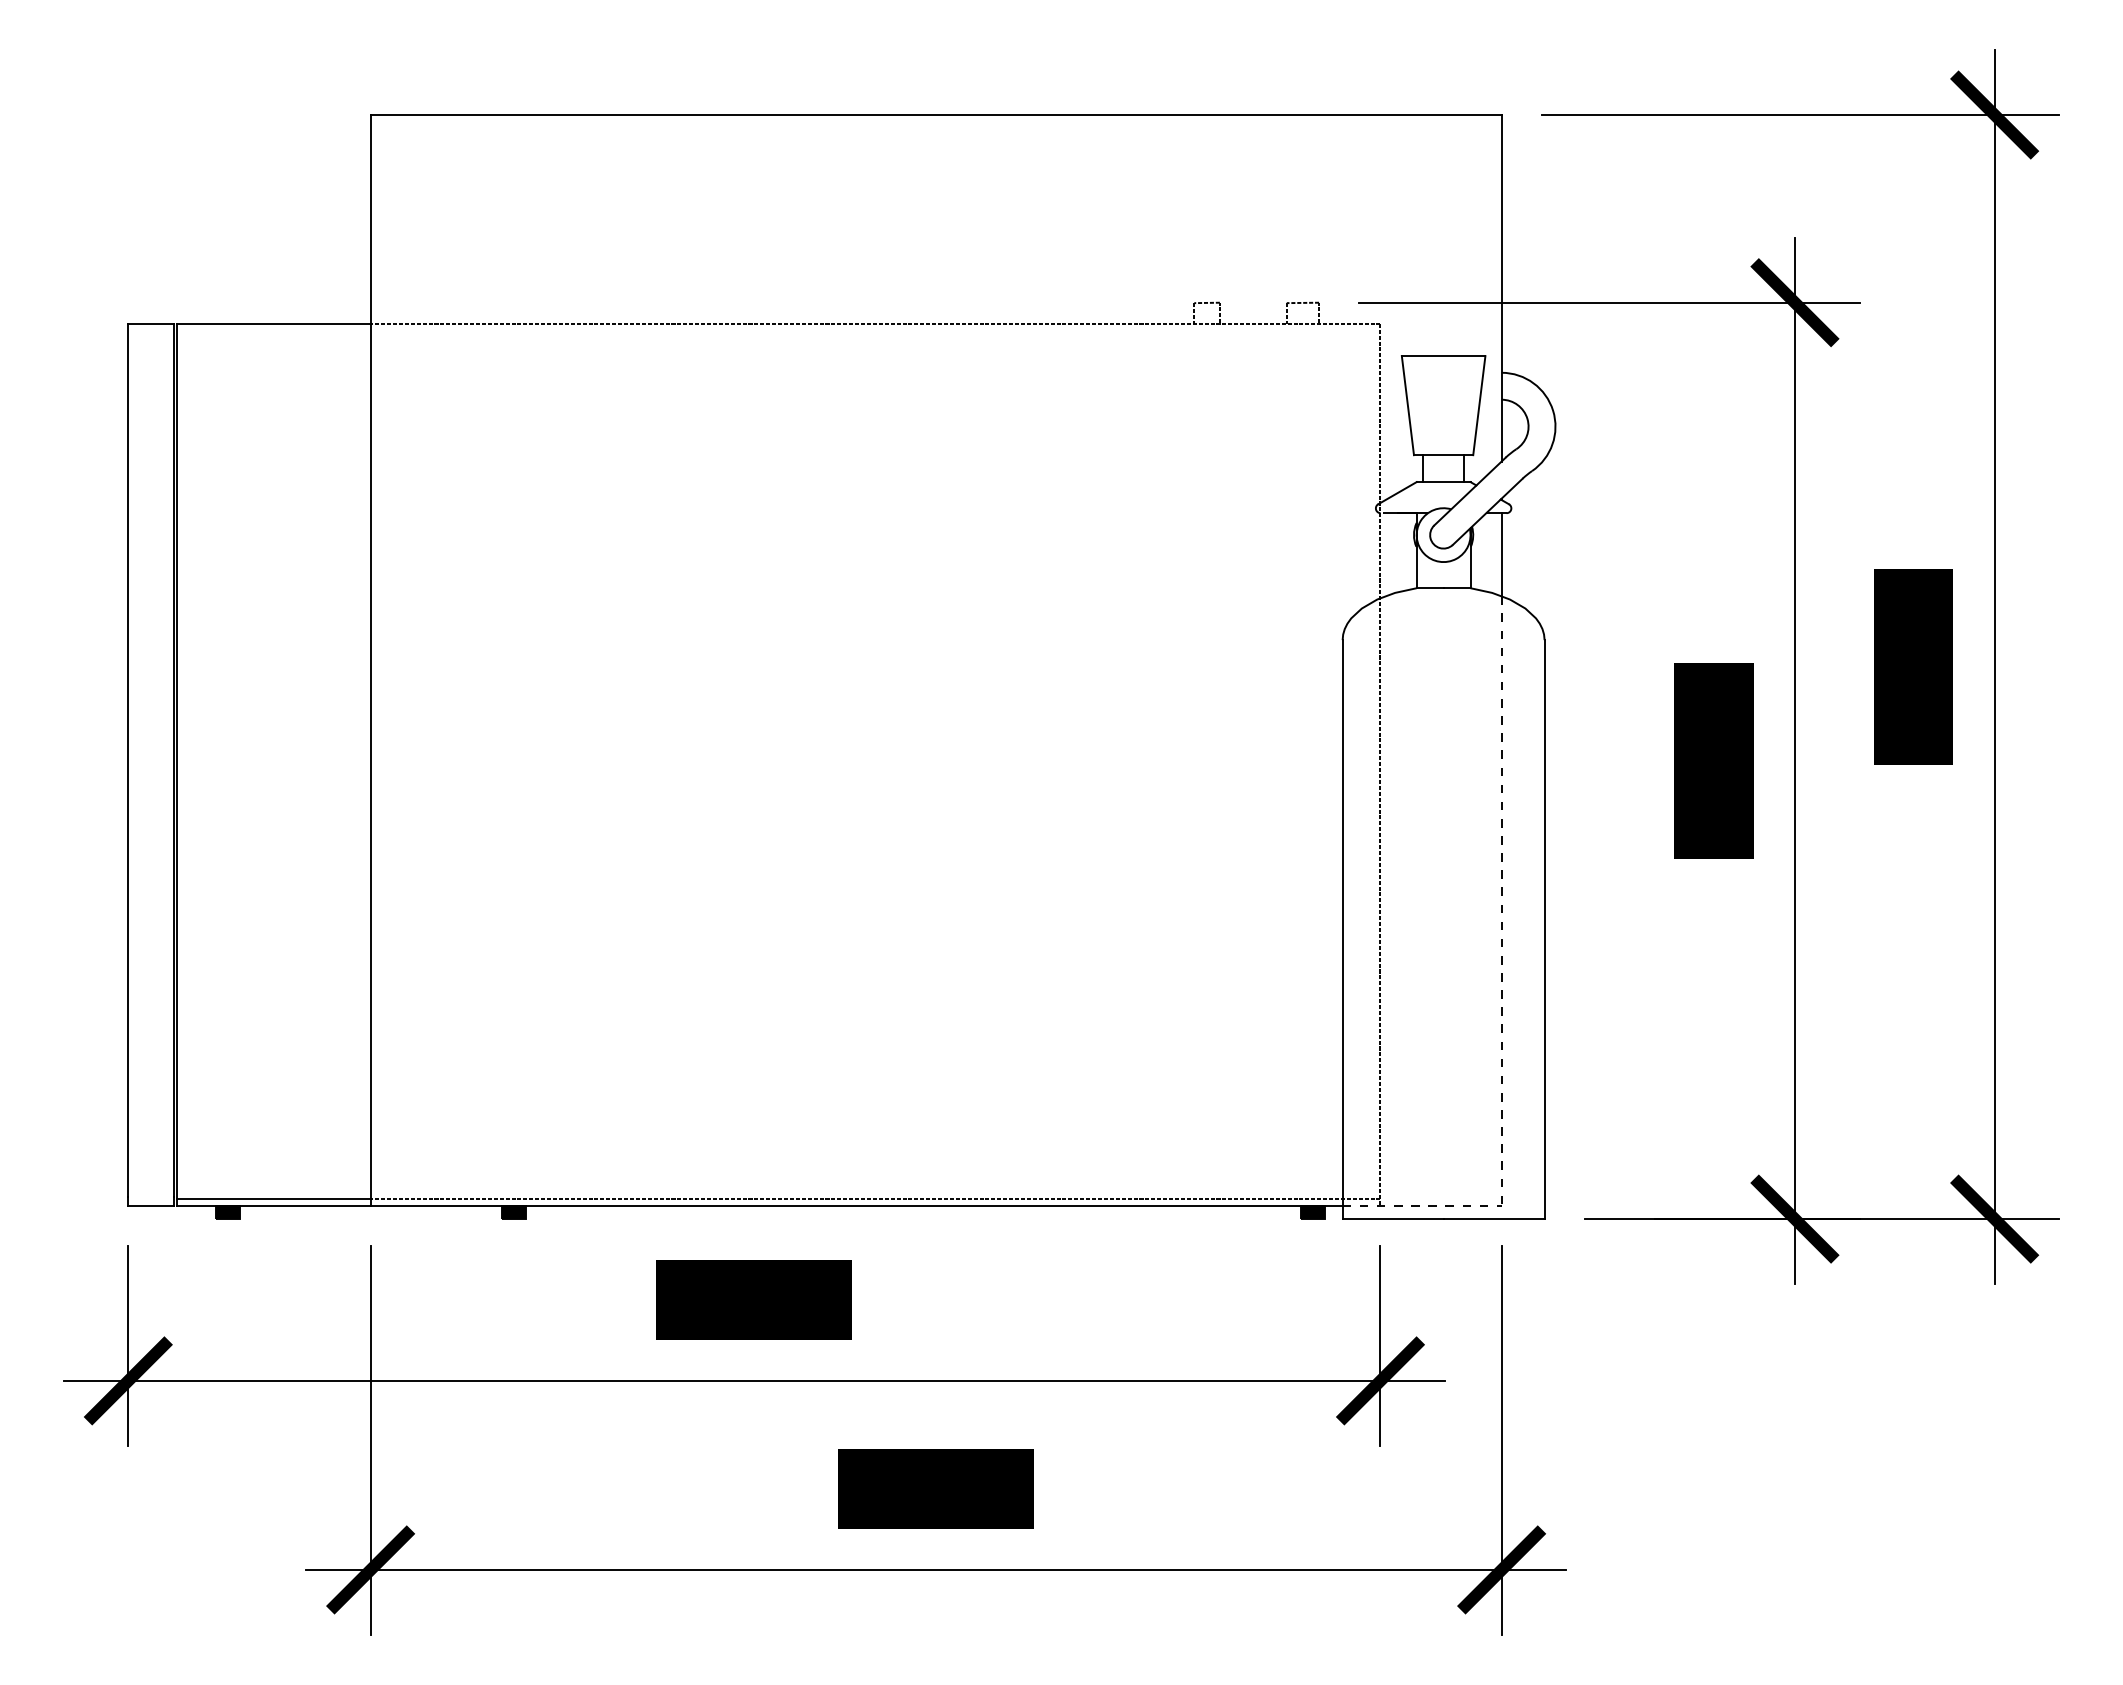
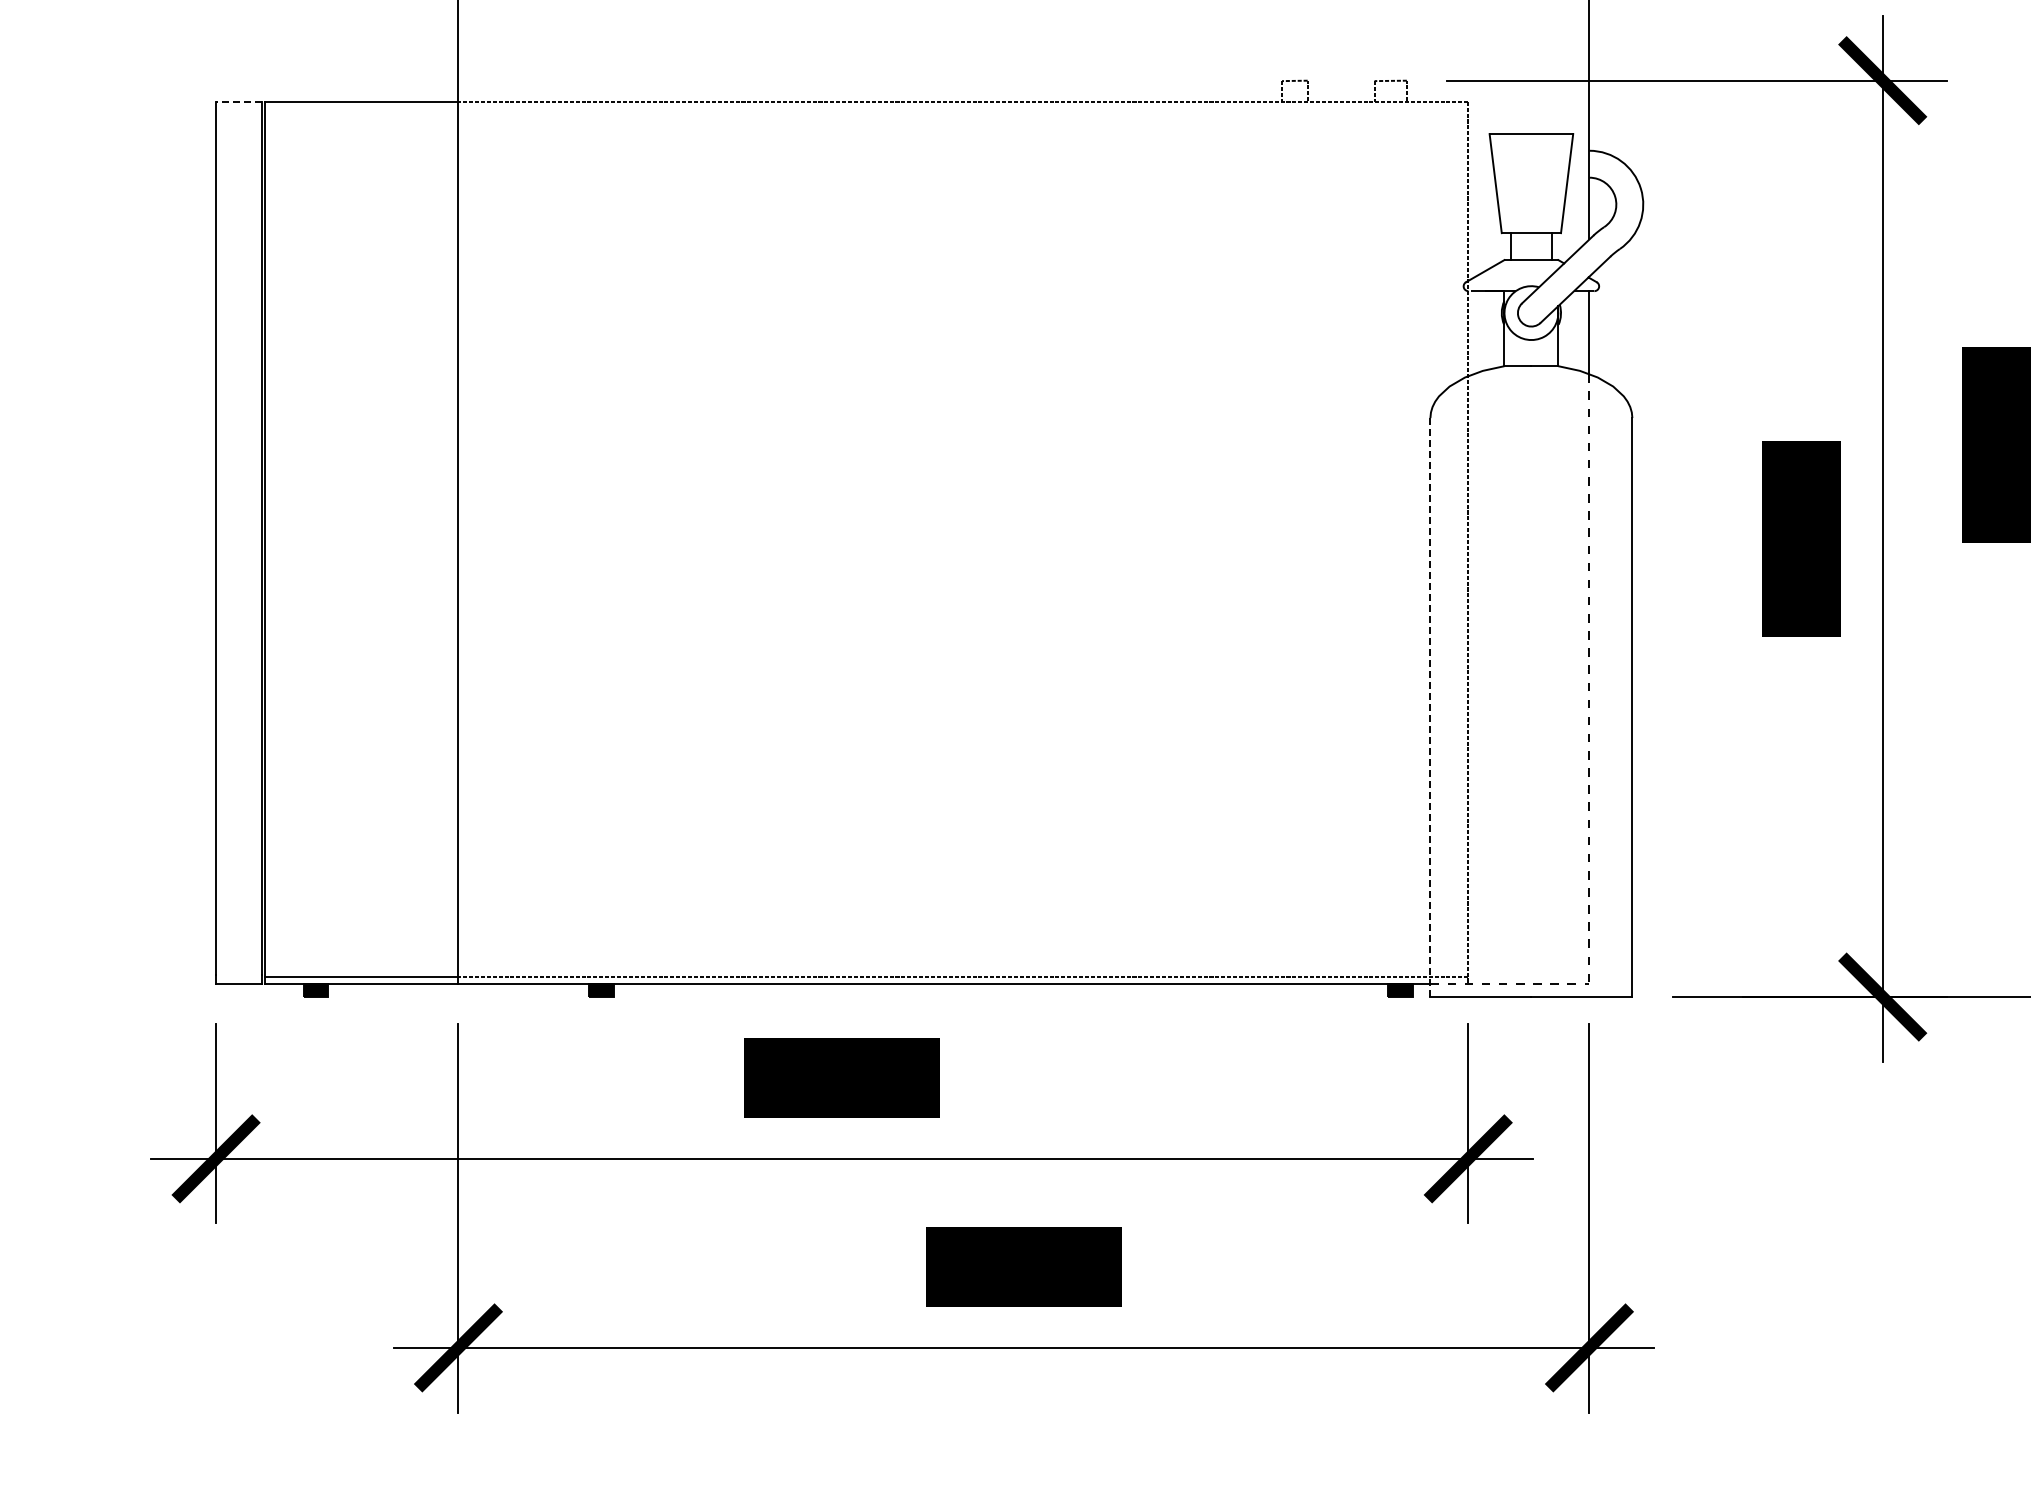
line: (151, 323) -> (239, 101), solid -> dashed
line: (1342, 930) -> (1430, 708), solid -> dashed

